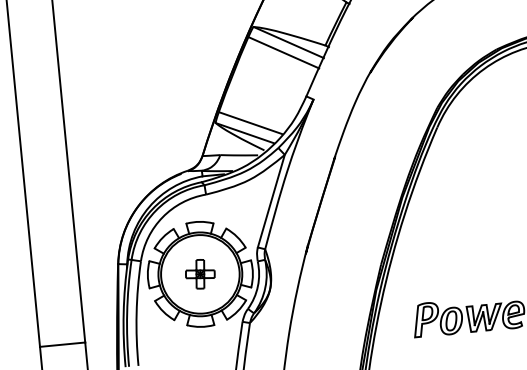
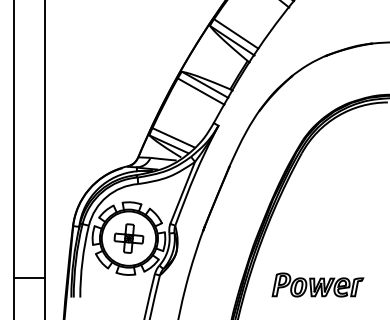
part: (199, 274) -> (128, 238), size x1.43

